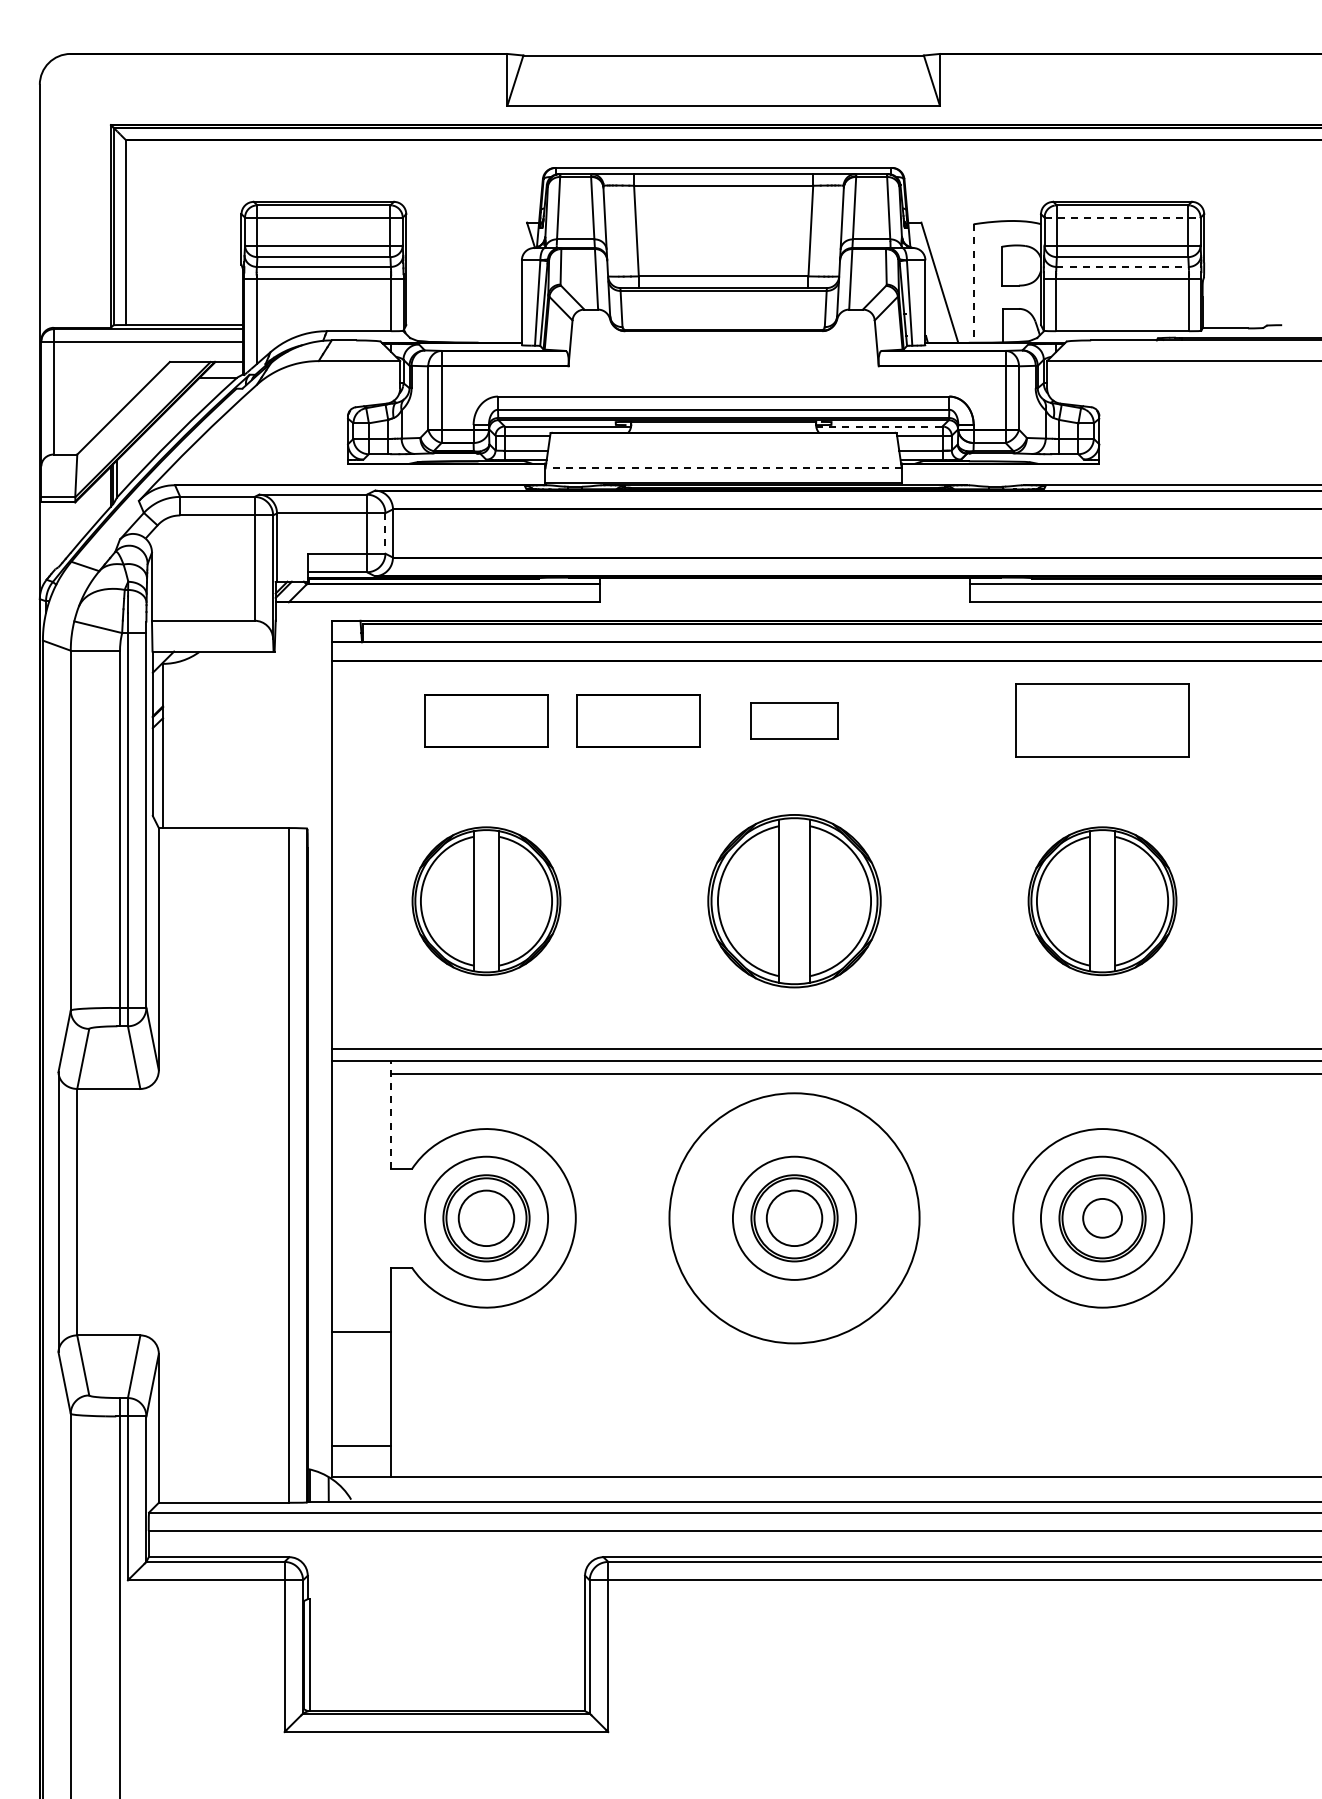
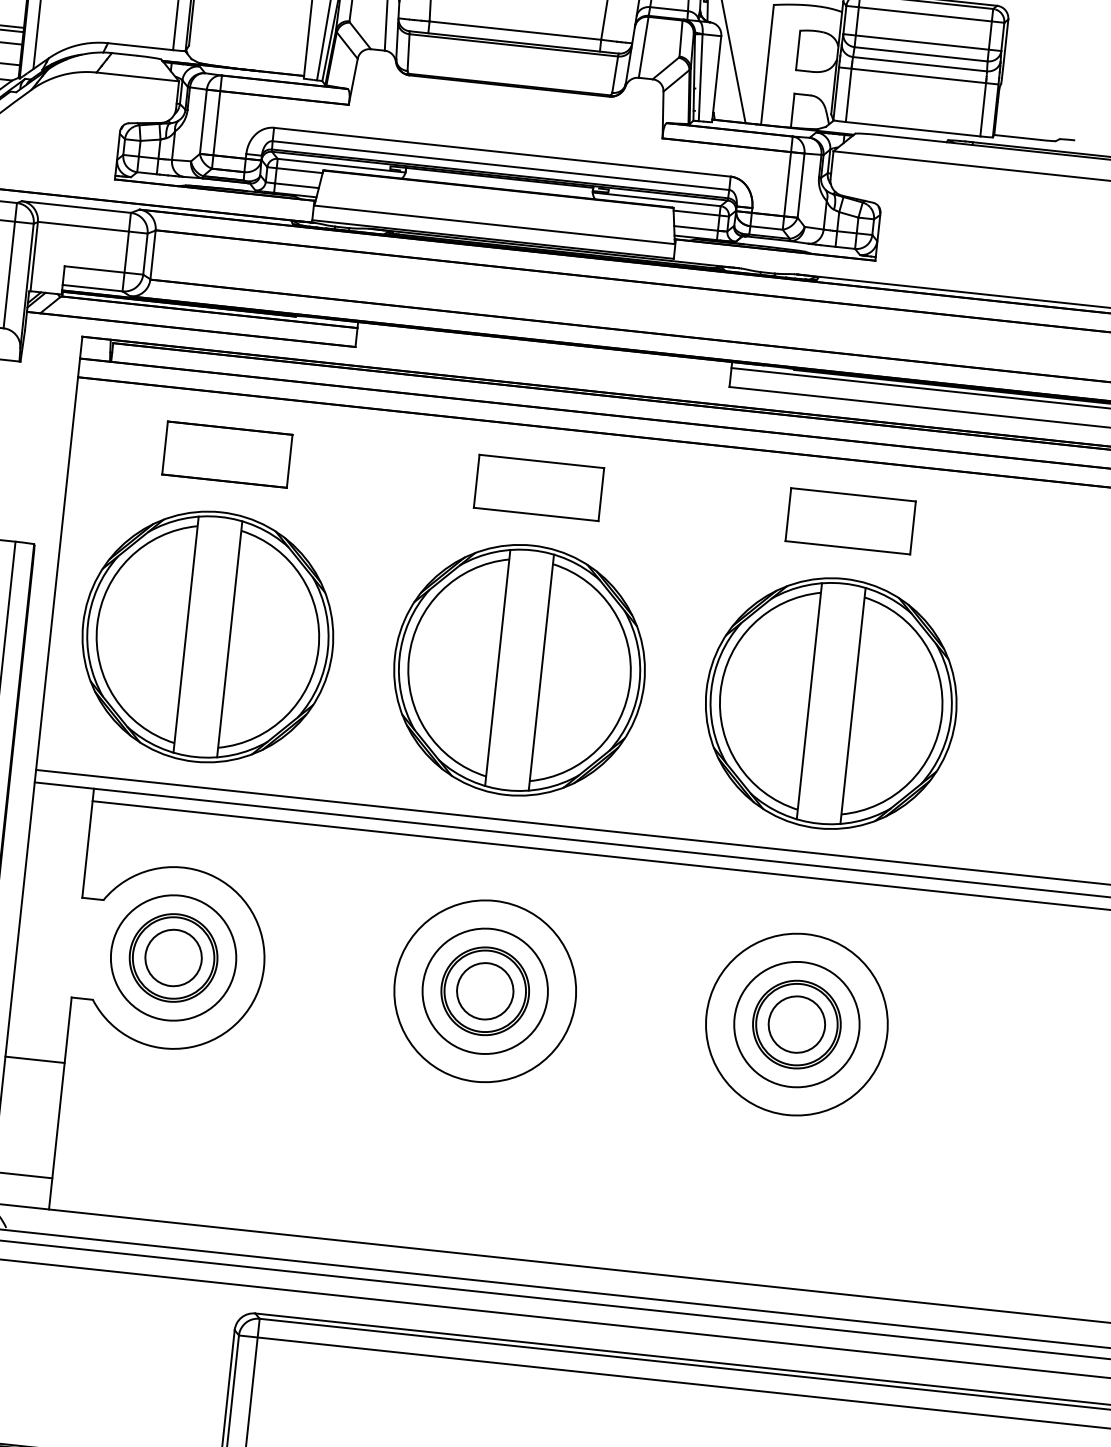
line: (1123, 217) -> (926, 14), dashed -> solid
line: (1123, 266) -> (921, 63), dashed -> solid
line: (973, 284) -> (767, 65), dashed -> solid
line: (879, 426) -> (656, 199), dashed -> solid
line: (723, 468) -> (494, 224), dashed -> solid
line: (385, 533) -> (145, 254), dashed -> solid
part: (638, 720) -> (381, 470), removed
part: (794, 720) -> (539, 487), size x1.43
part: (1102, 720) -> (850, 520), size x0.71
part: (486, 901) -> (207, 637), size x1.67
part: (794, 901) -> (519, 670), size x1.43
part: (1102, 901) -> (831, 704), size x1.67
line: (391, 1115) -> (88, 843), dashed -> solid
circle: (794, 1218) -> (485, 991), size x0.71
circle: (1102, 1218) -> (796, 1024), size x1.43

